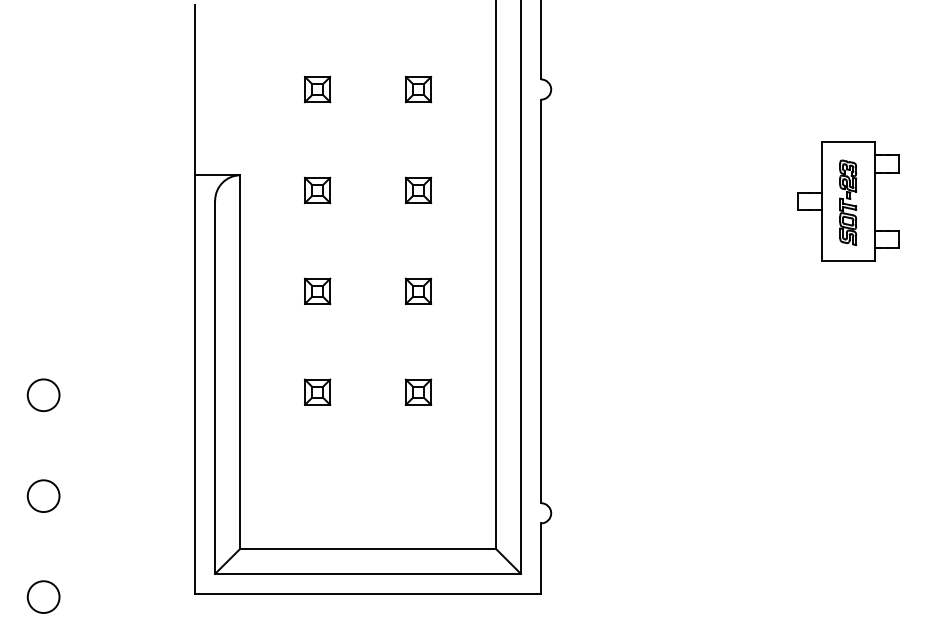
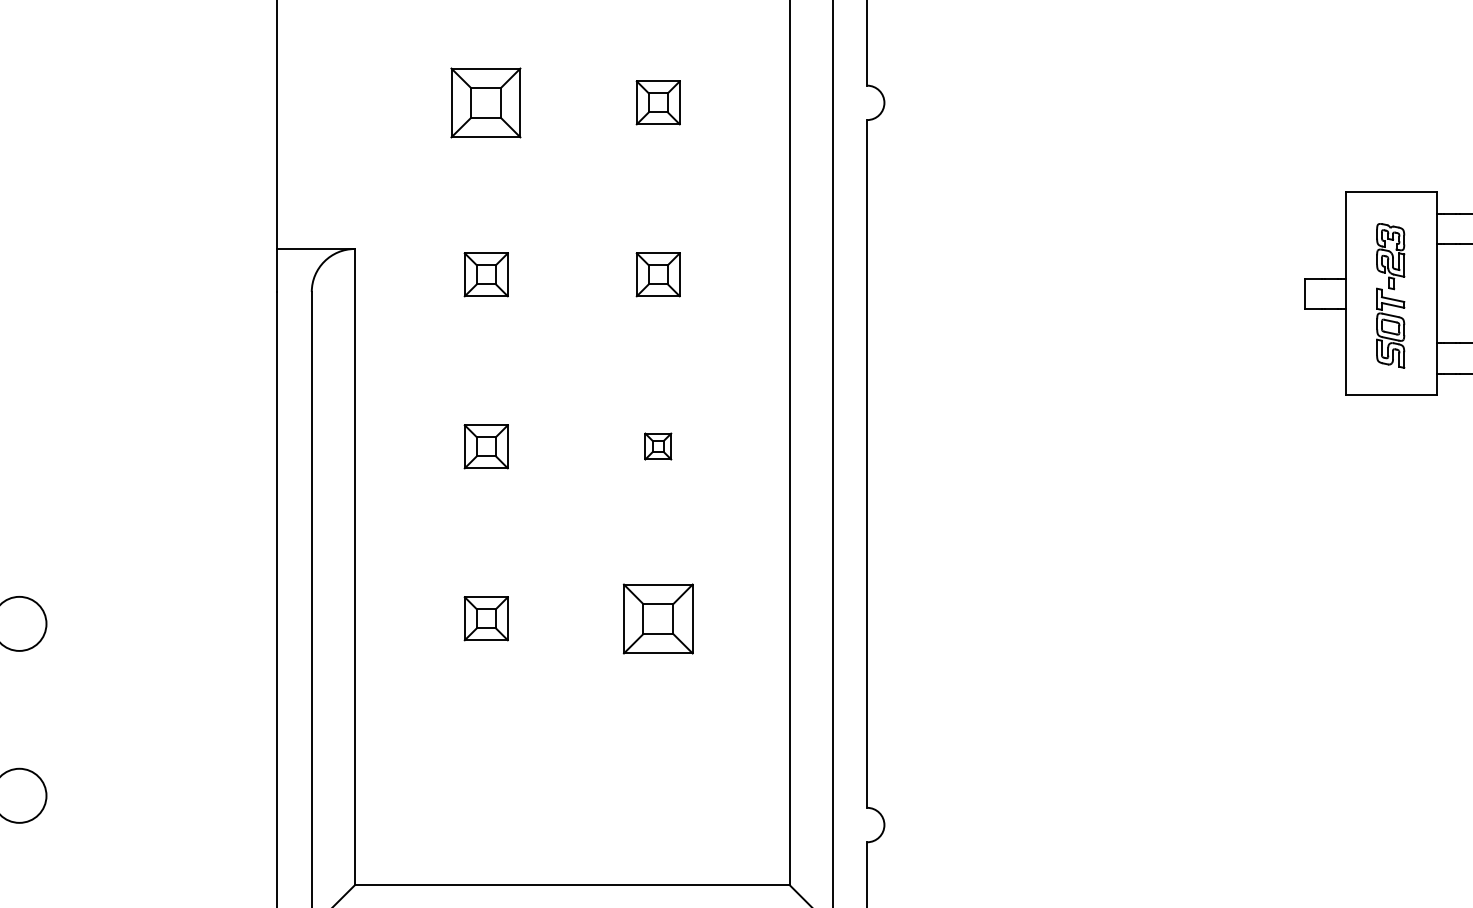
part: (317, 89) -> (486, 102), size x1.6
part: (418, 290) -> (658, 445), size x0.6
part: (418, 391) -> (658, 617), size x1.6

